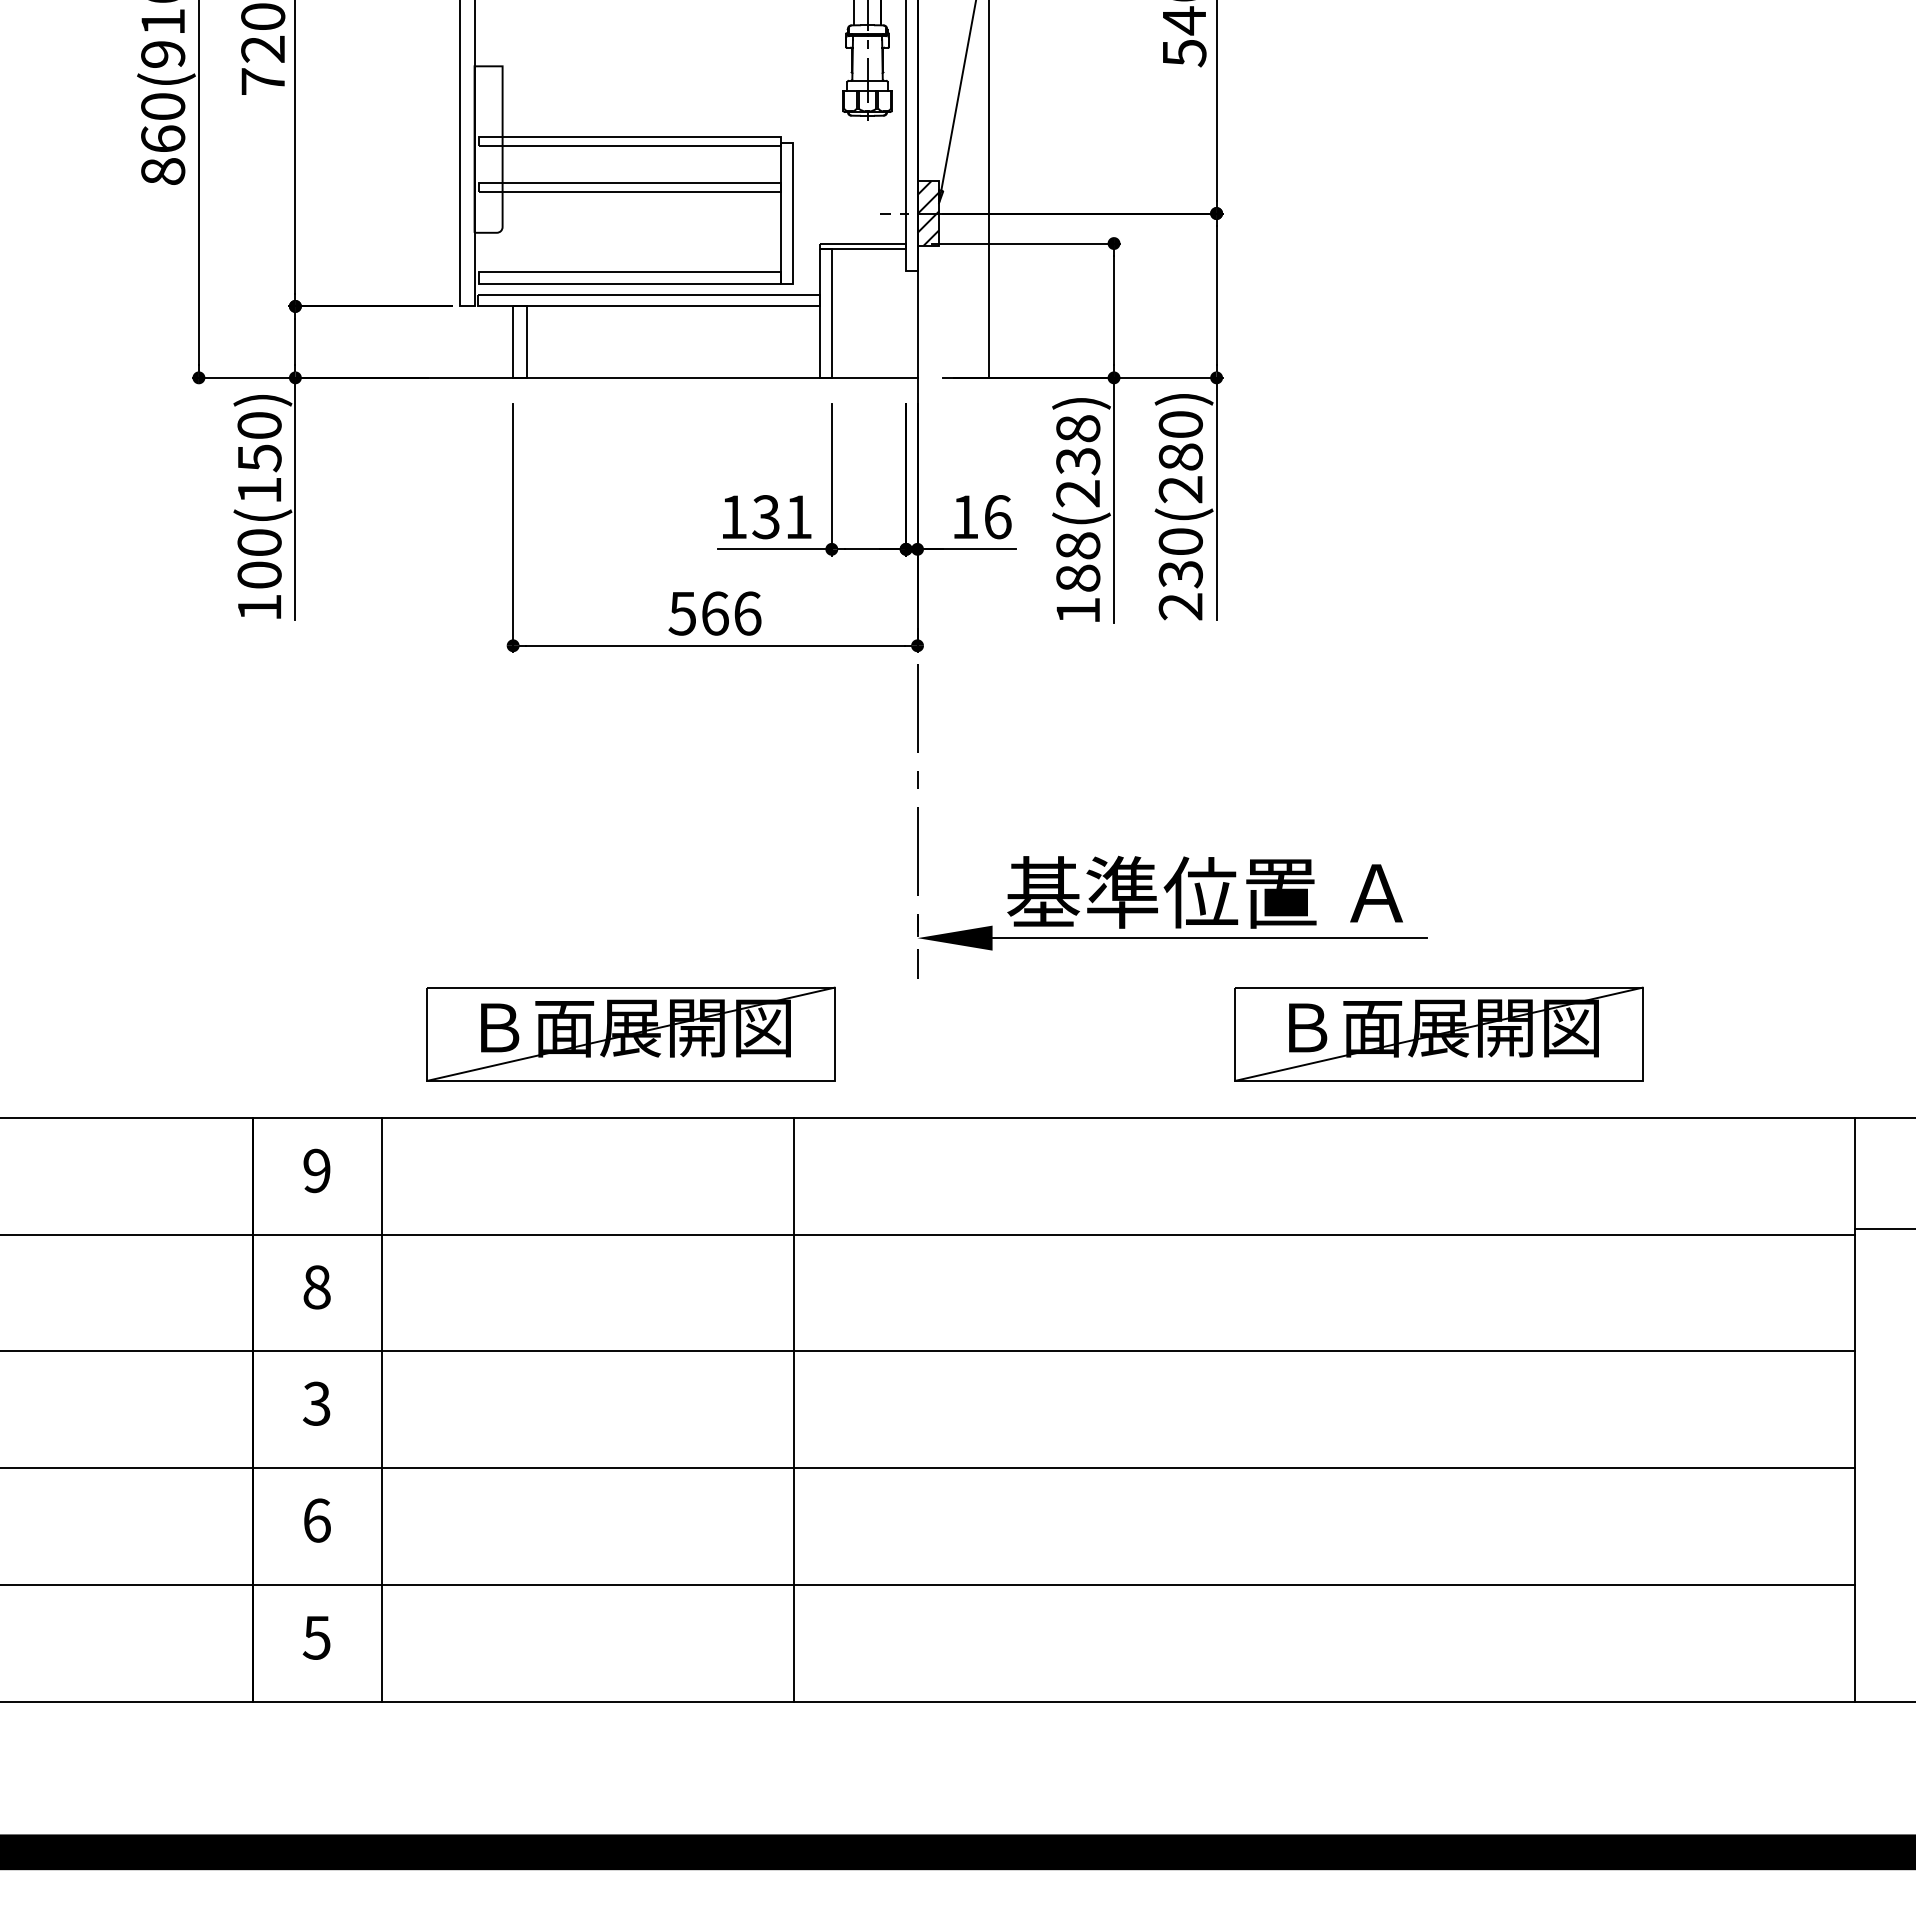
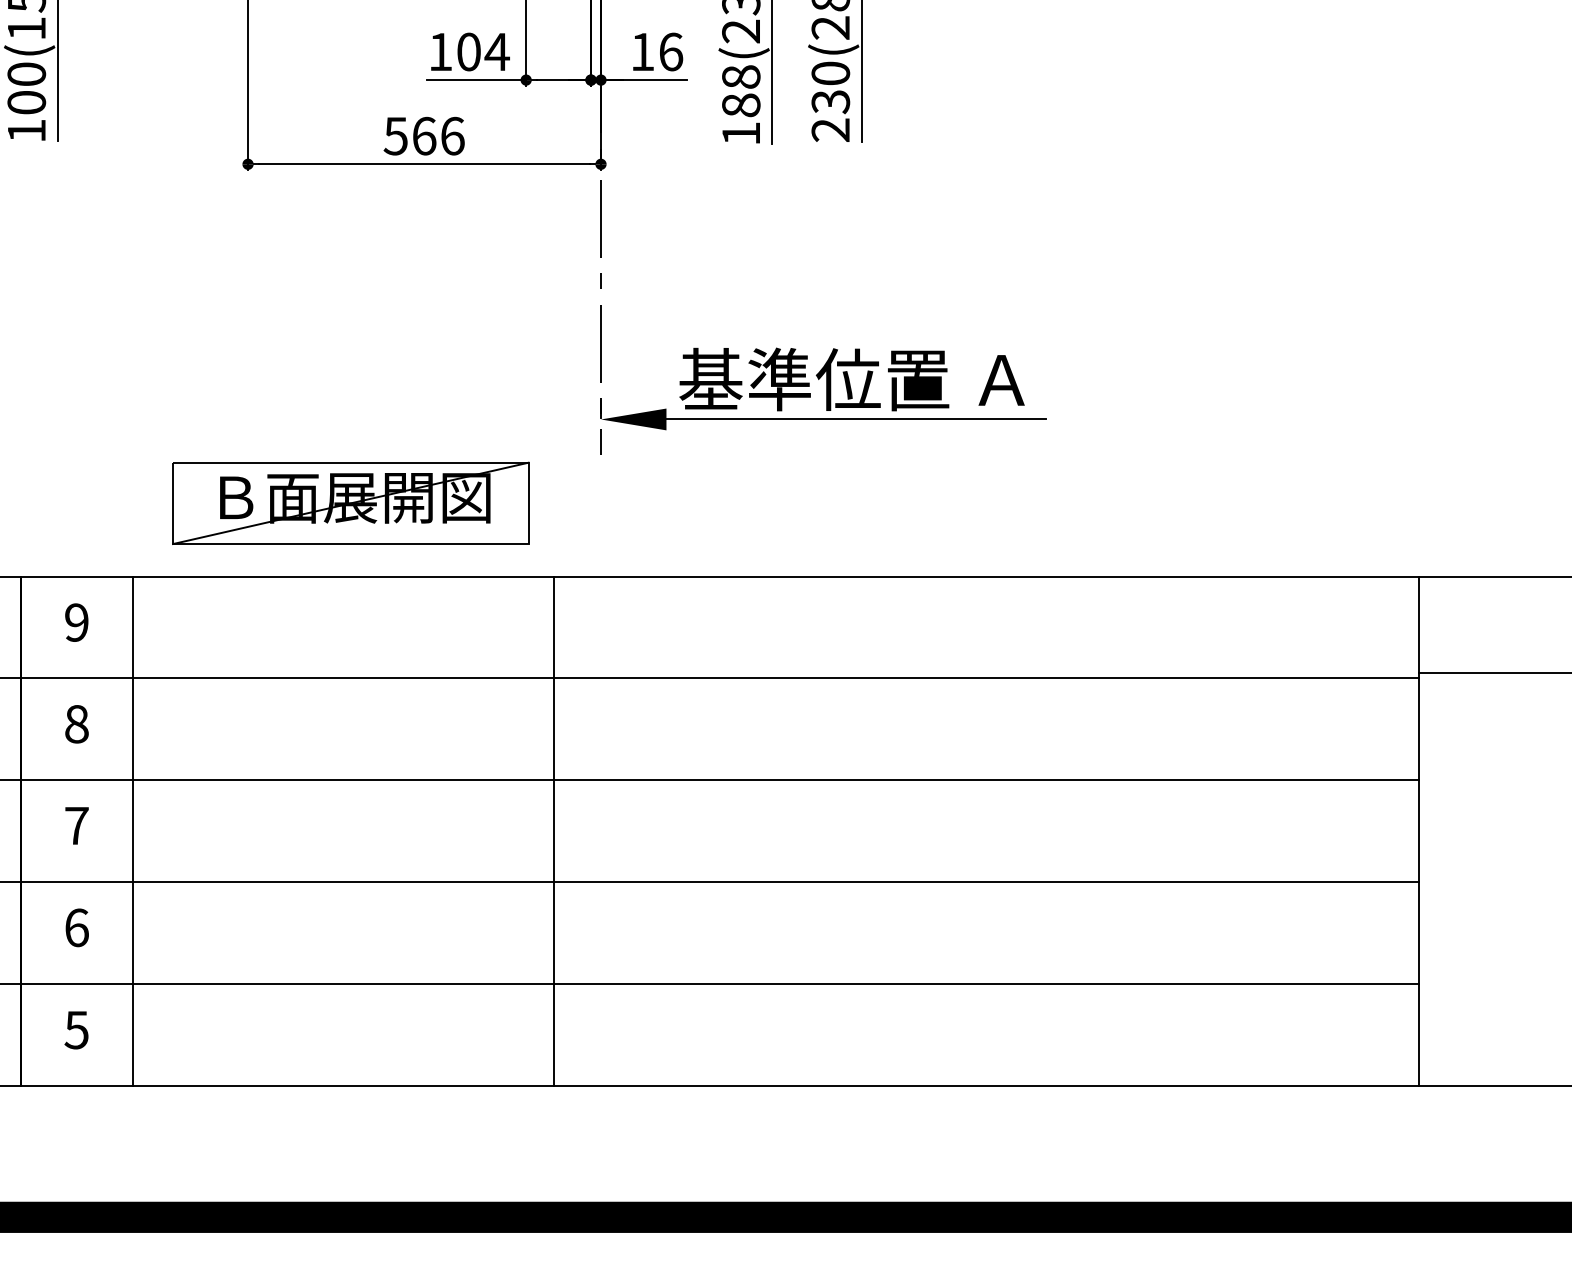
text: (782, 517) -> (483, 52), 131 -> 104
part: (1438, 1033) -> (1055, 502), removed
text: (316, 1403) -> (76, 825), 3 -> 7
line: (793, 1409) -> (553, 830), moved

